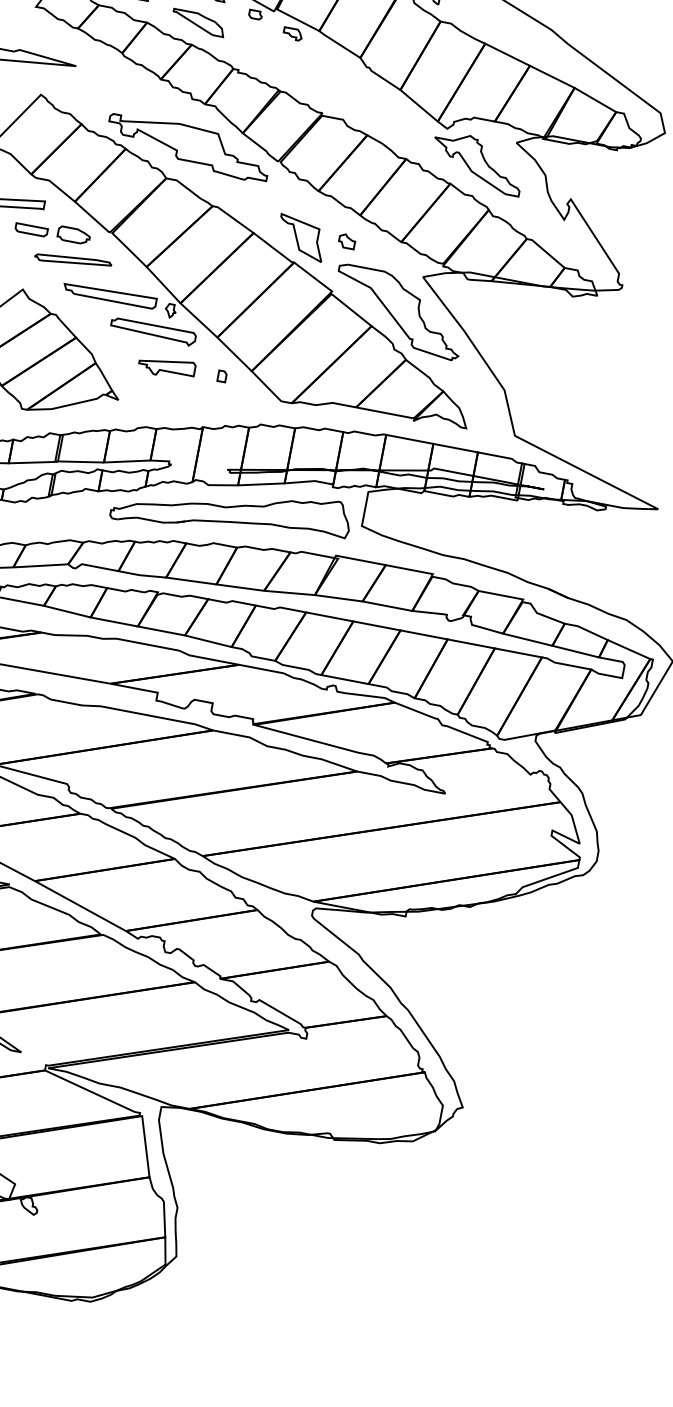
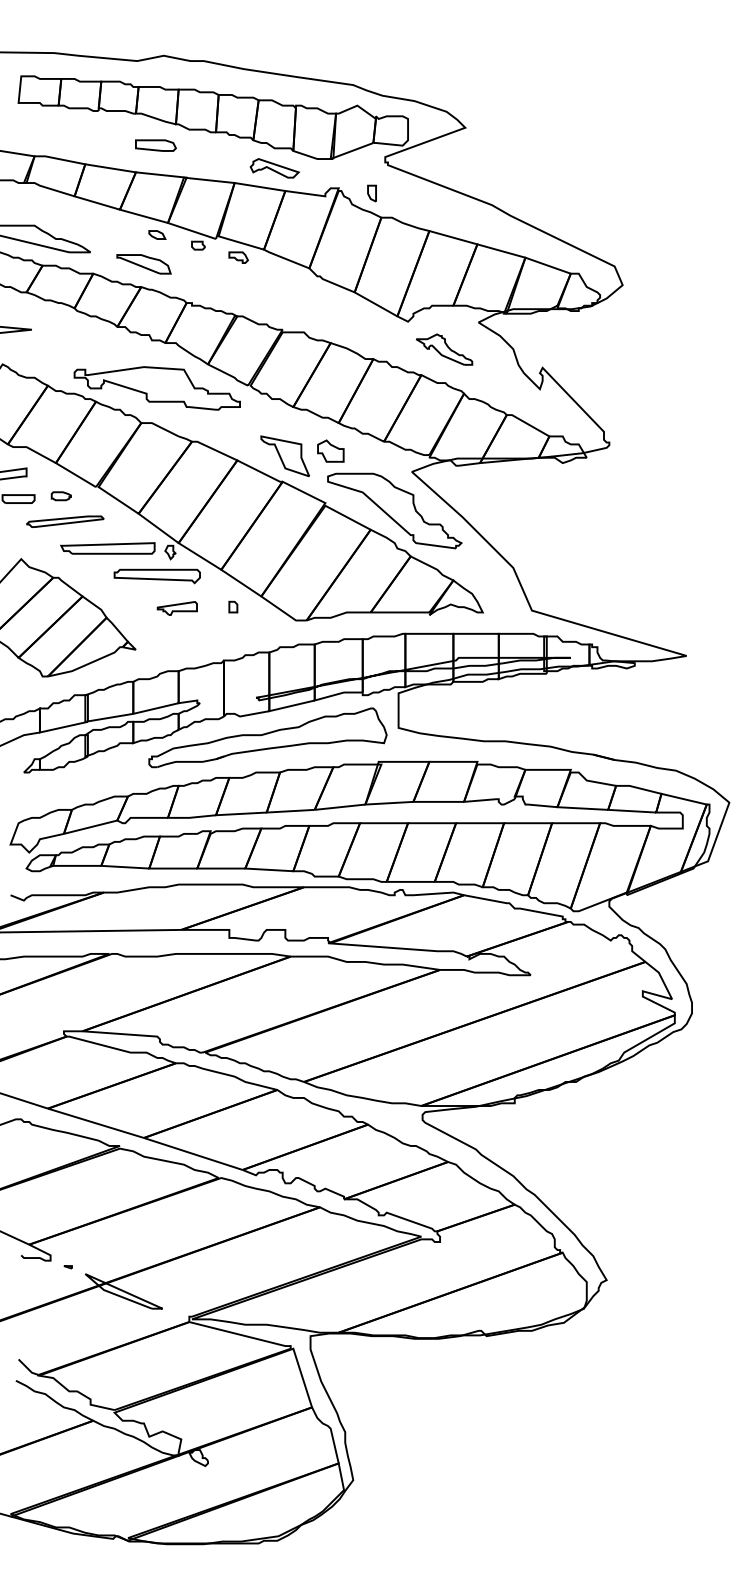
part: (477, 162) -> (444, 349), size x0.6
part: (74, 234) -> (61, 495), size x0.6
part: (347, 240) -> (330, 450), size x1.6
part: (167, 367) -> (177, 608), size x0.7

